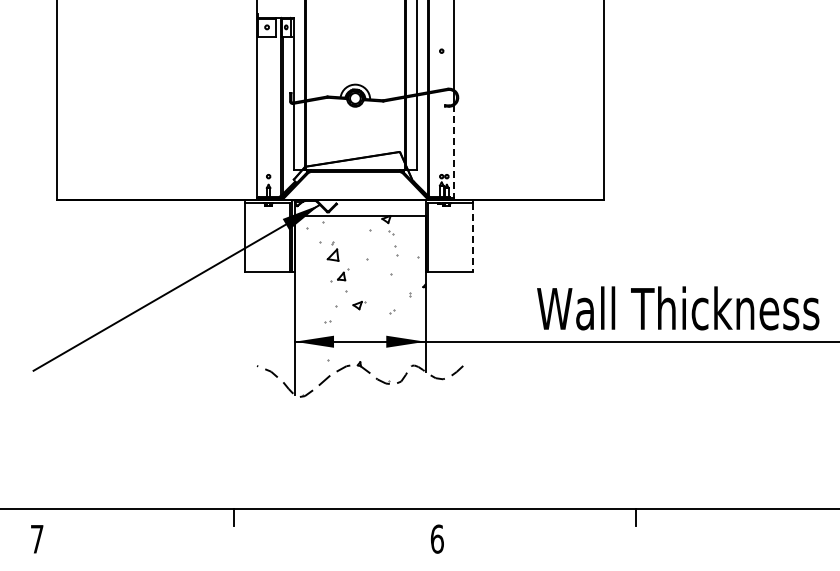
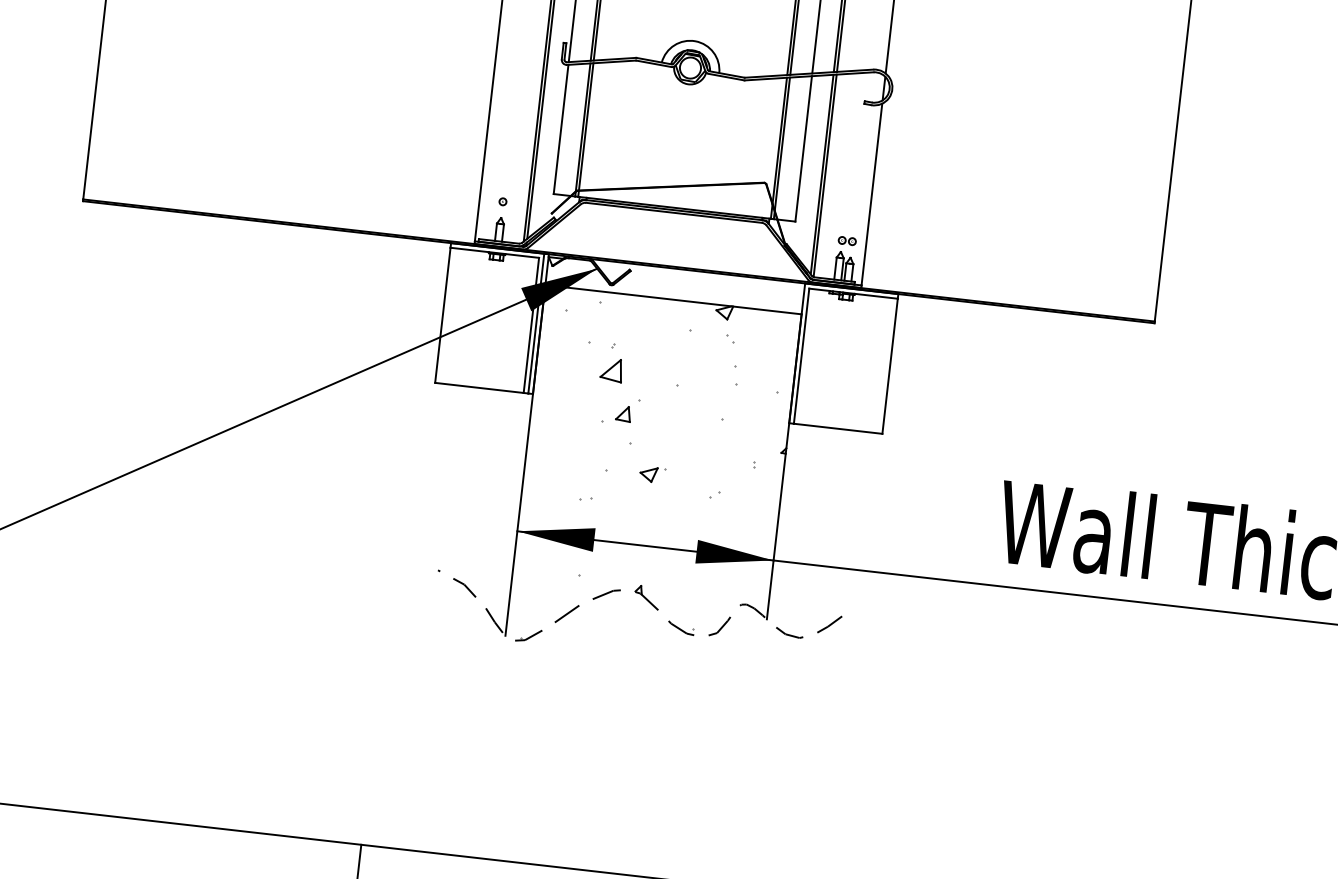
line: (454, 152) -> (872, 196), dashed -> solid
line: (473, 237) -> (890, 366), dashed -> solid

